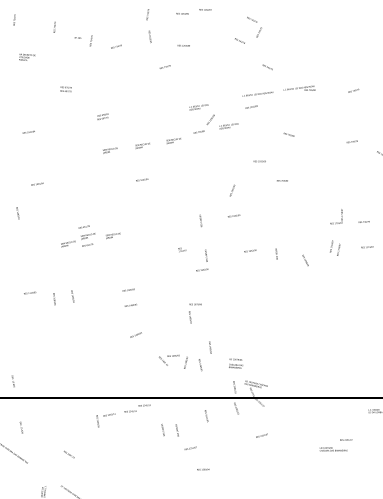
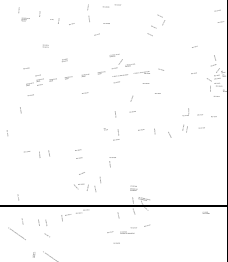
text: (247, 30) -> (157, 21), moved
text: (27, 57) -> (25, 19), moved
text: (277, 95) -> (130, 76), moved
text: (90, 234) -> (41, 79), moved
text: (185, 356) -> (87, 184), moved
text: (169, 429) -> (42, 222), moved
text: (335, 445) -> (128, 230), moved

